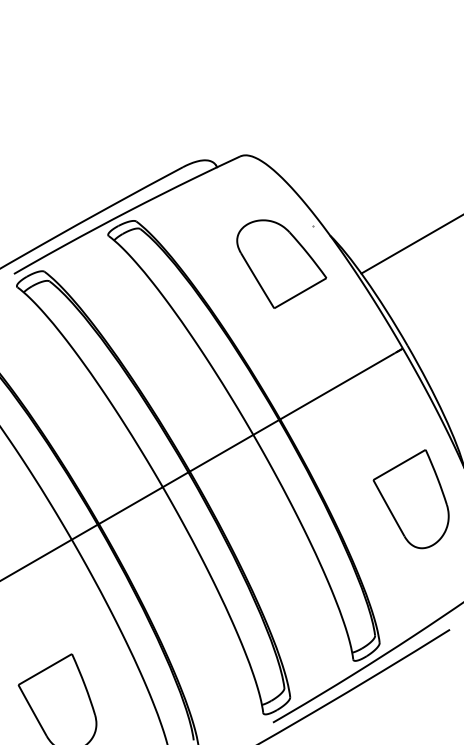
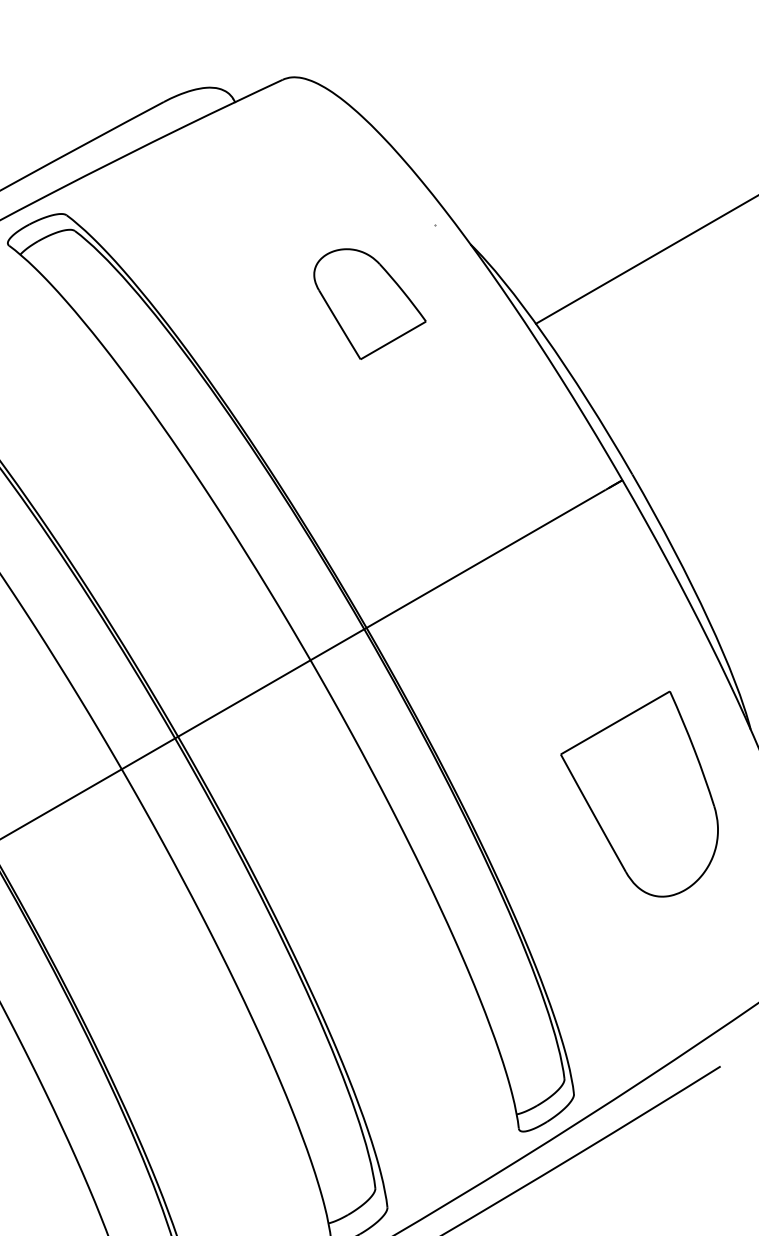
part: (281, 263) -> (369, 302), size x0.6

